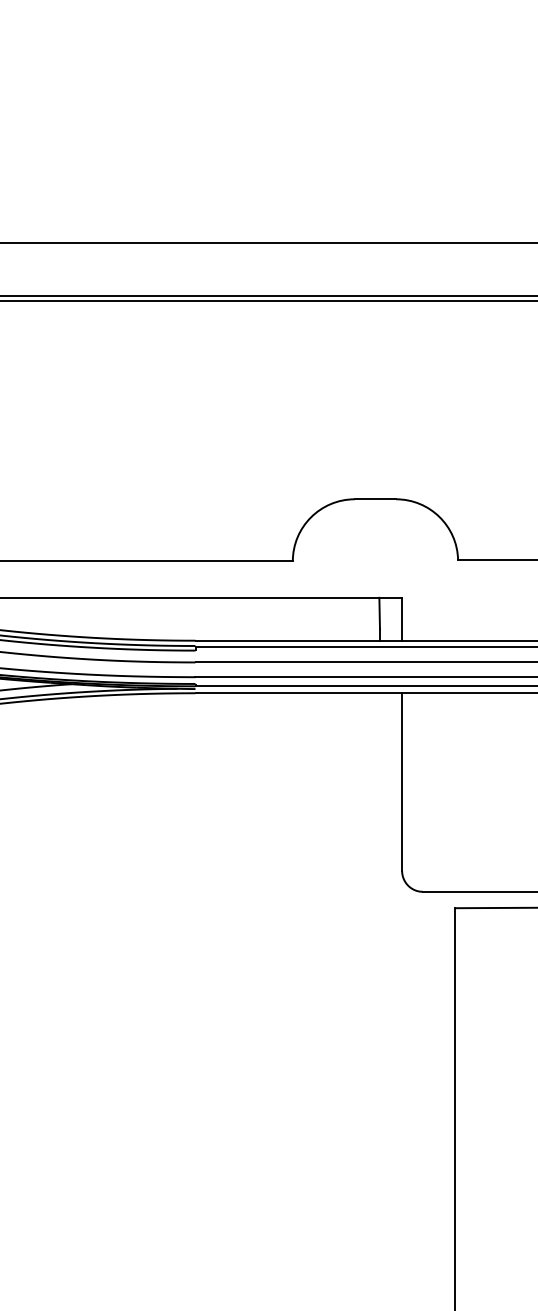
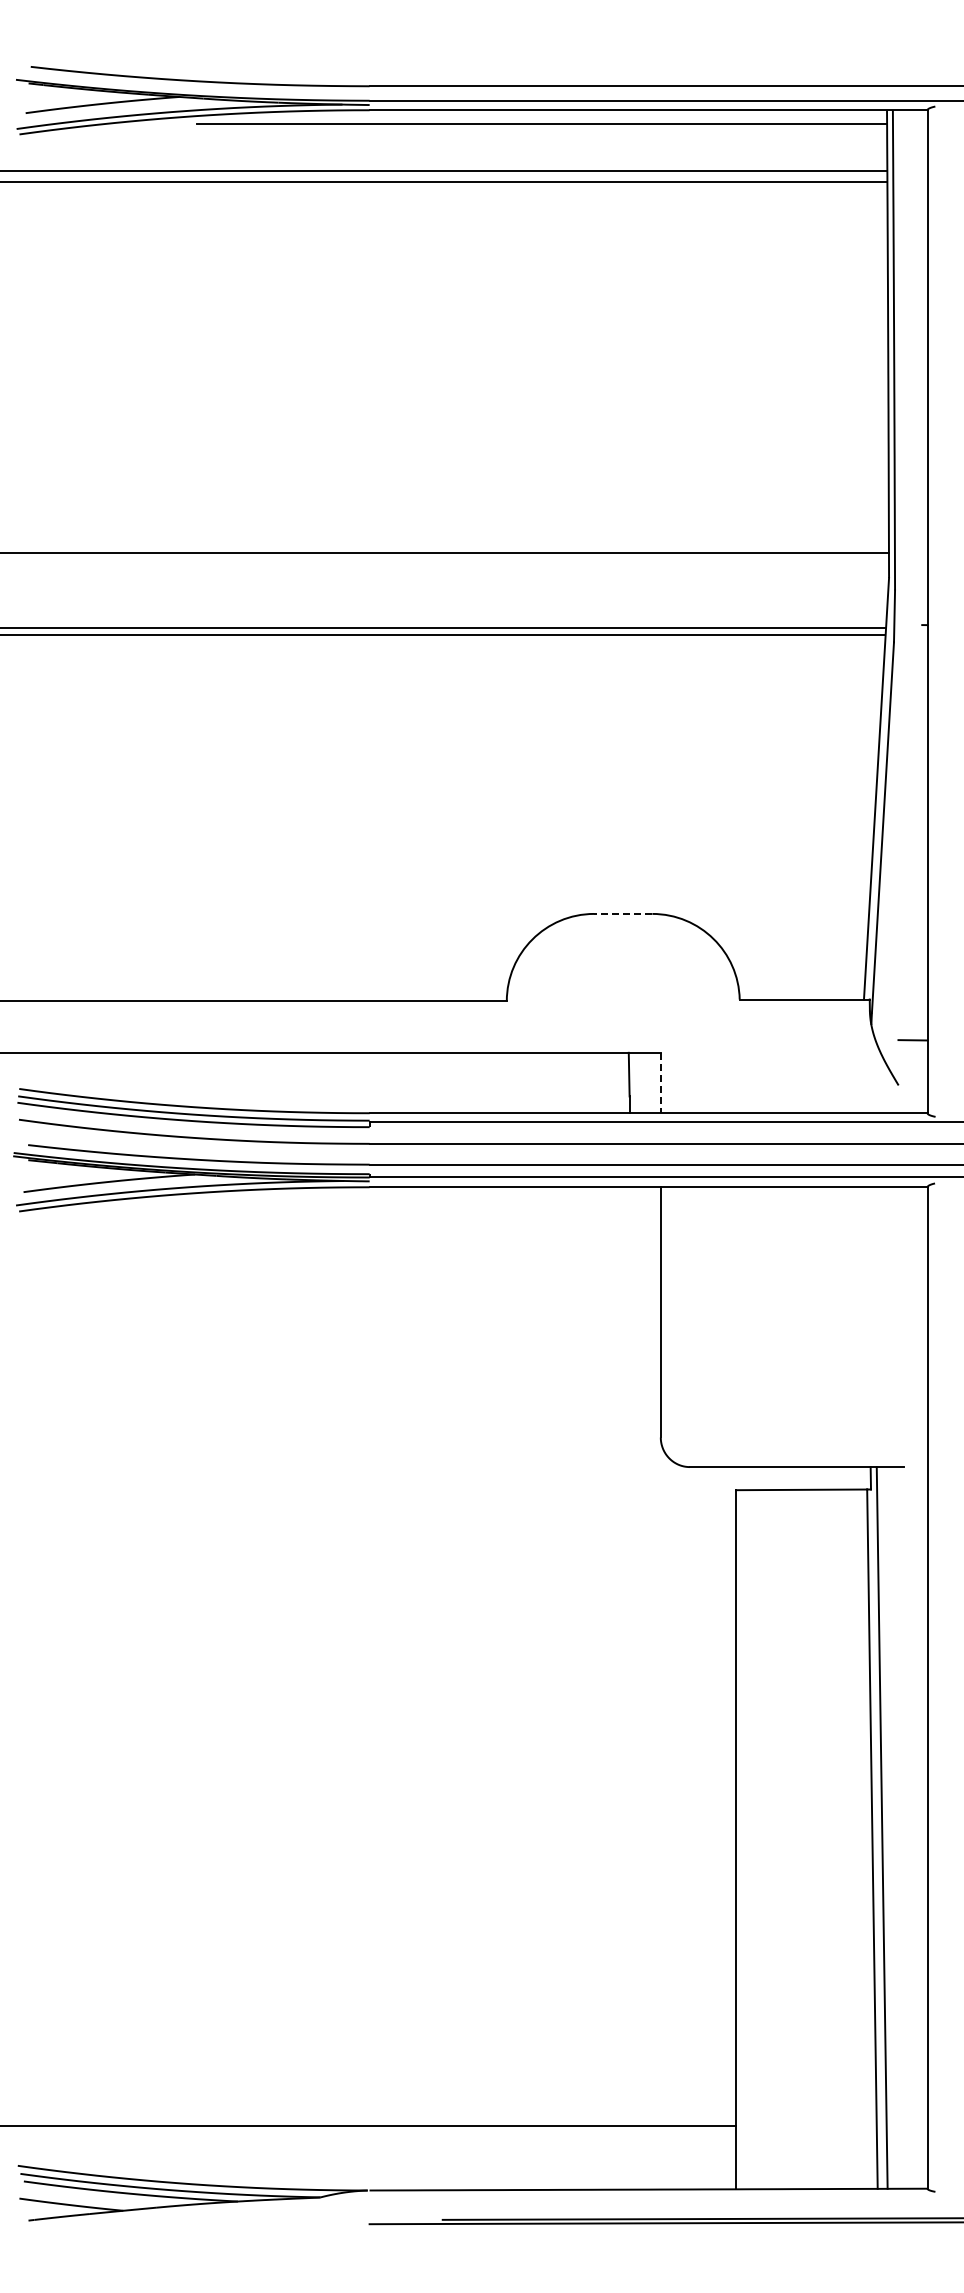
line: (374, 498) -> (622, 913), solid -> dashed
line: (401, 619) -> (660, 1083), solid -> dashed

